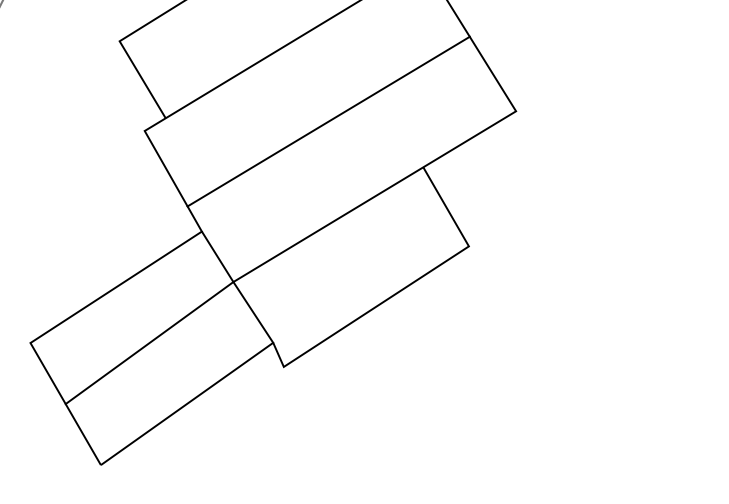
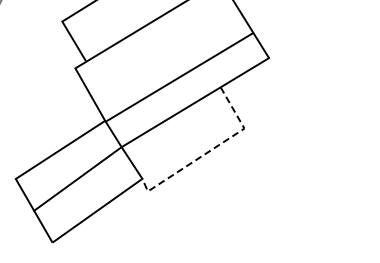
line: (327, 121) -> (178, 77), moved
line: (403, 288) -> (210, 150), solid -> dashed

